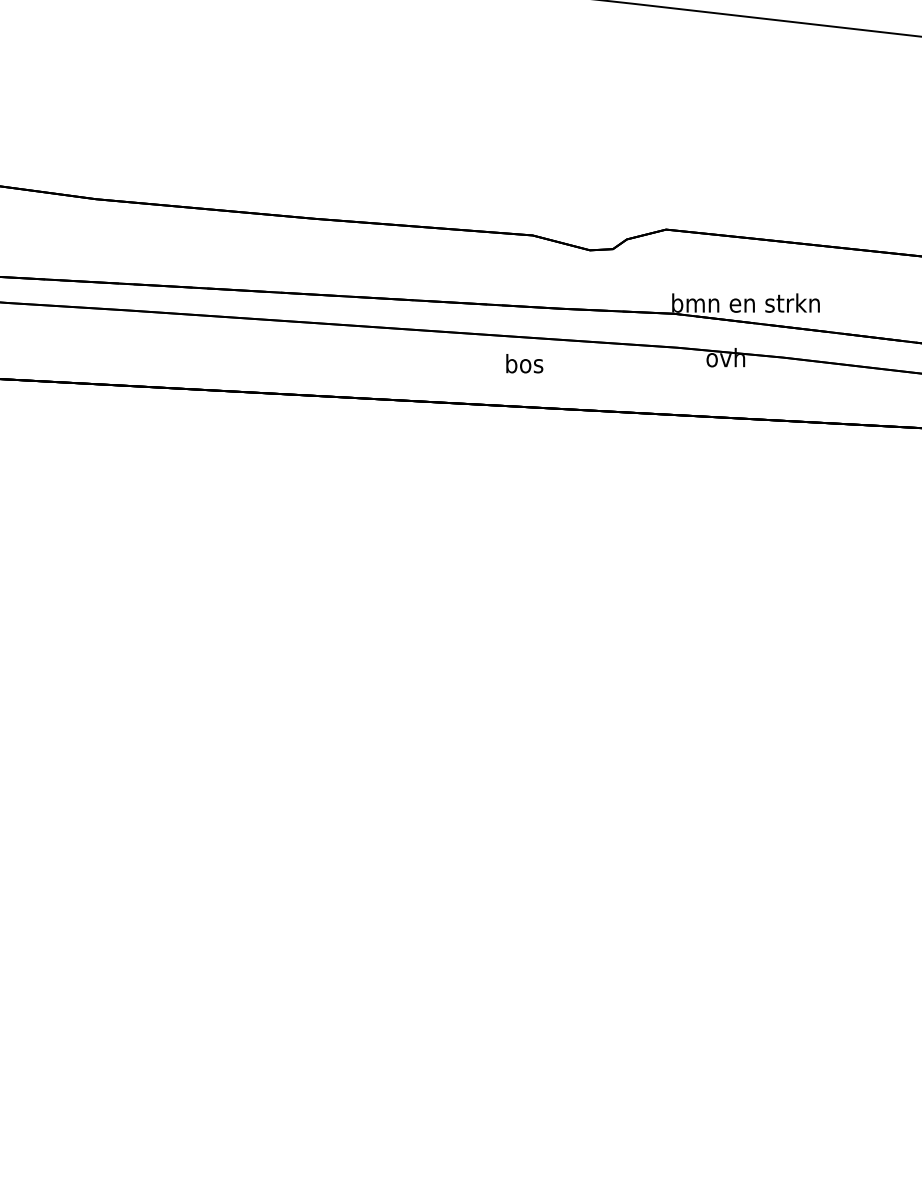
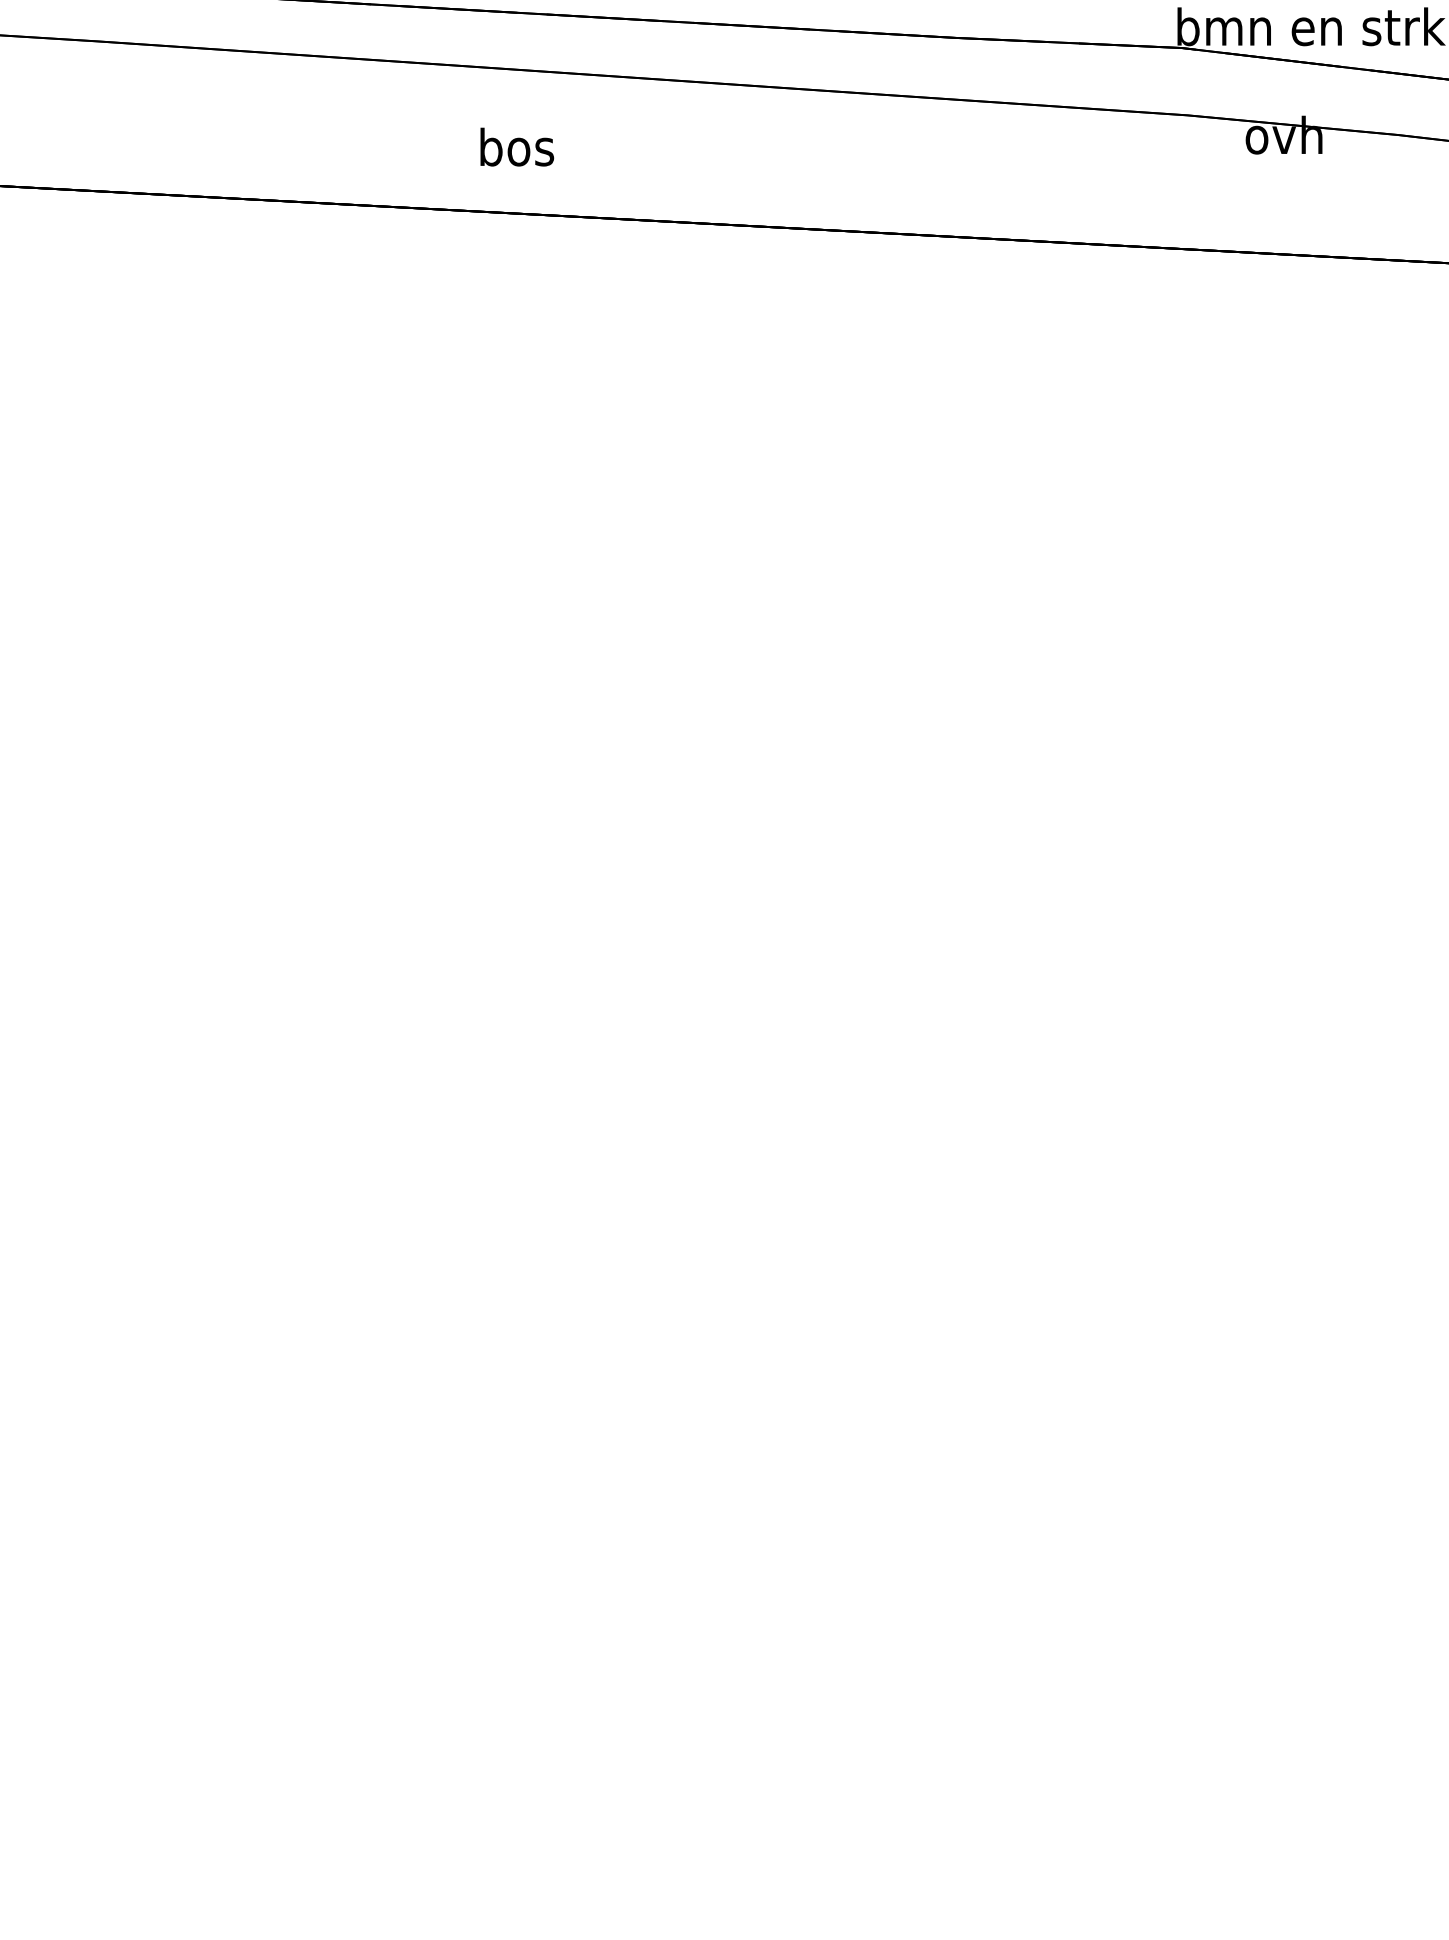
text: (524, 363) -> (516, 146), moved

